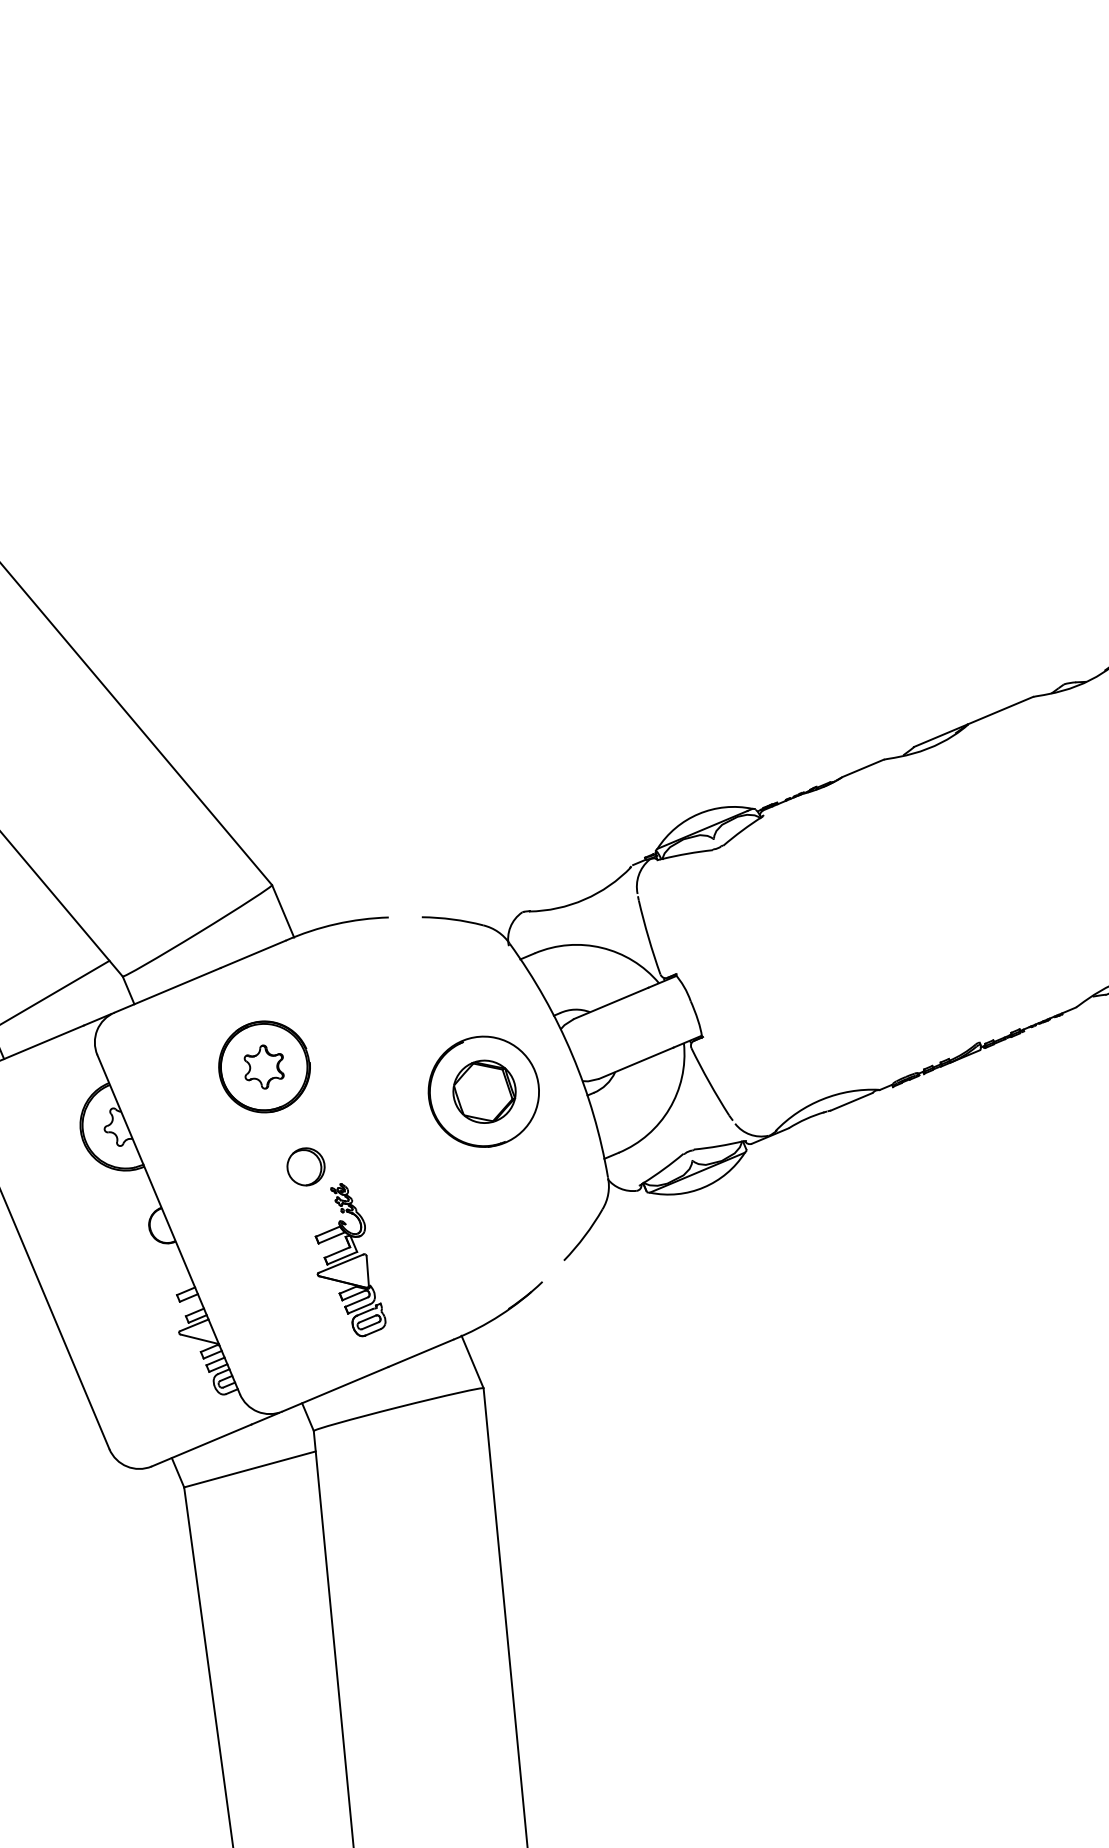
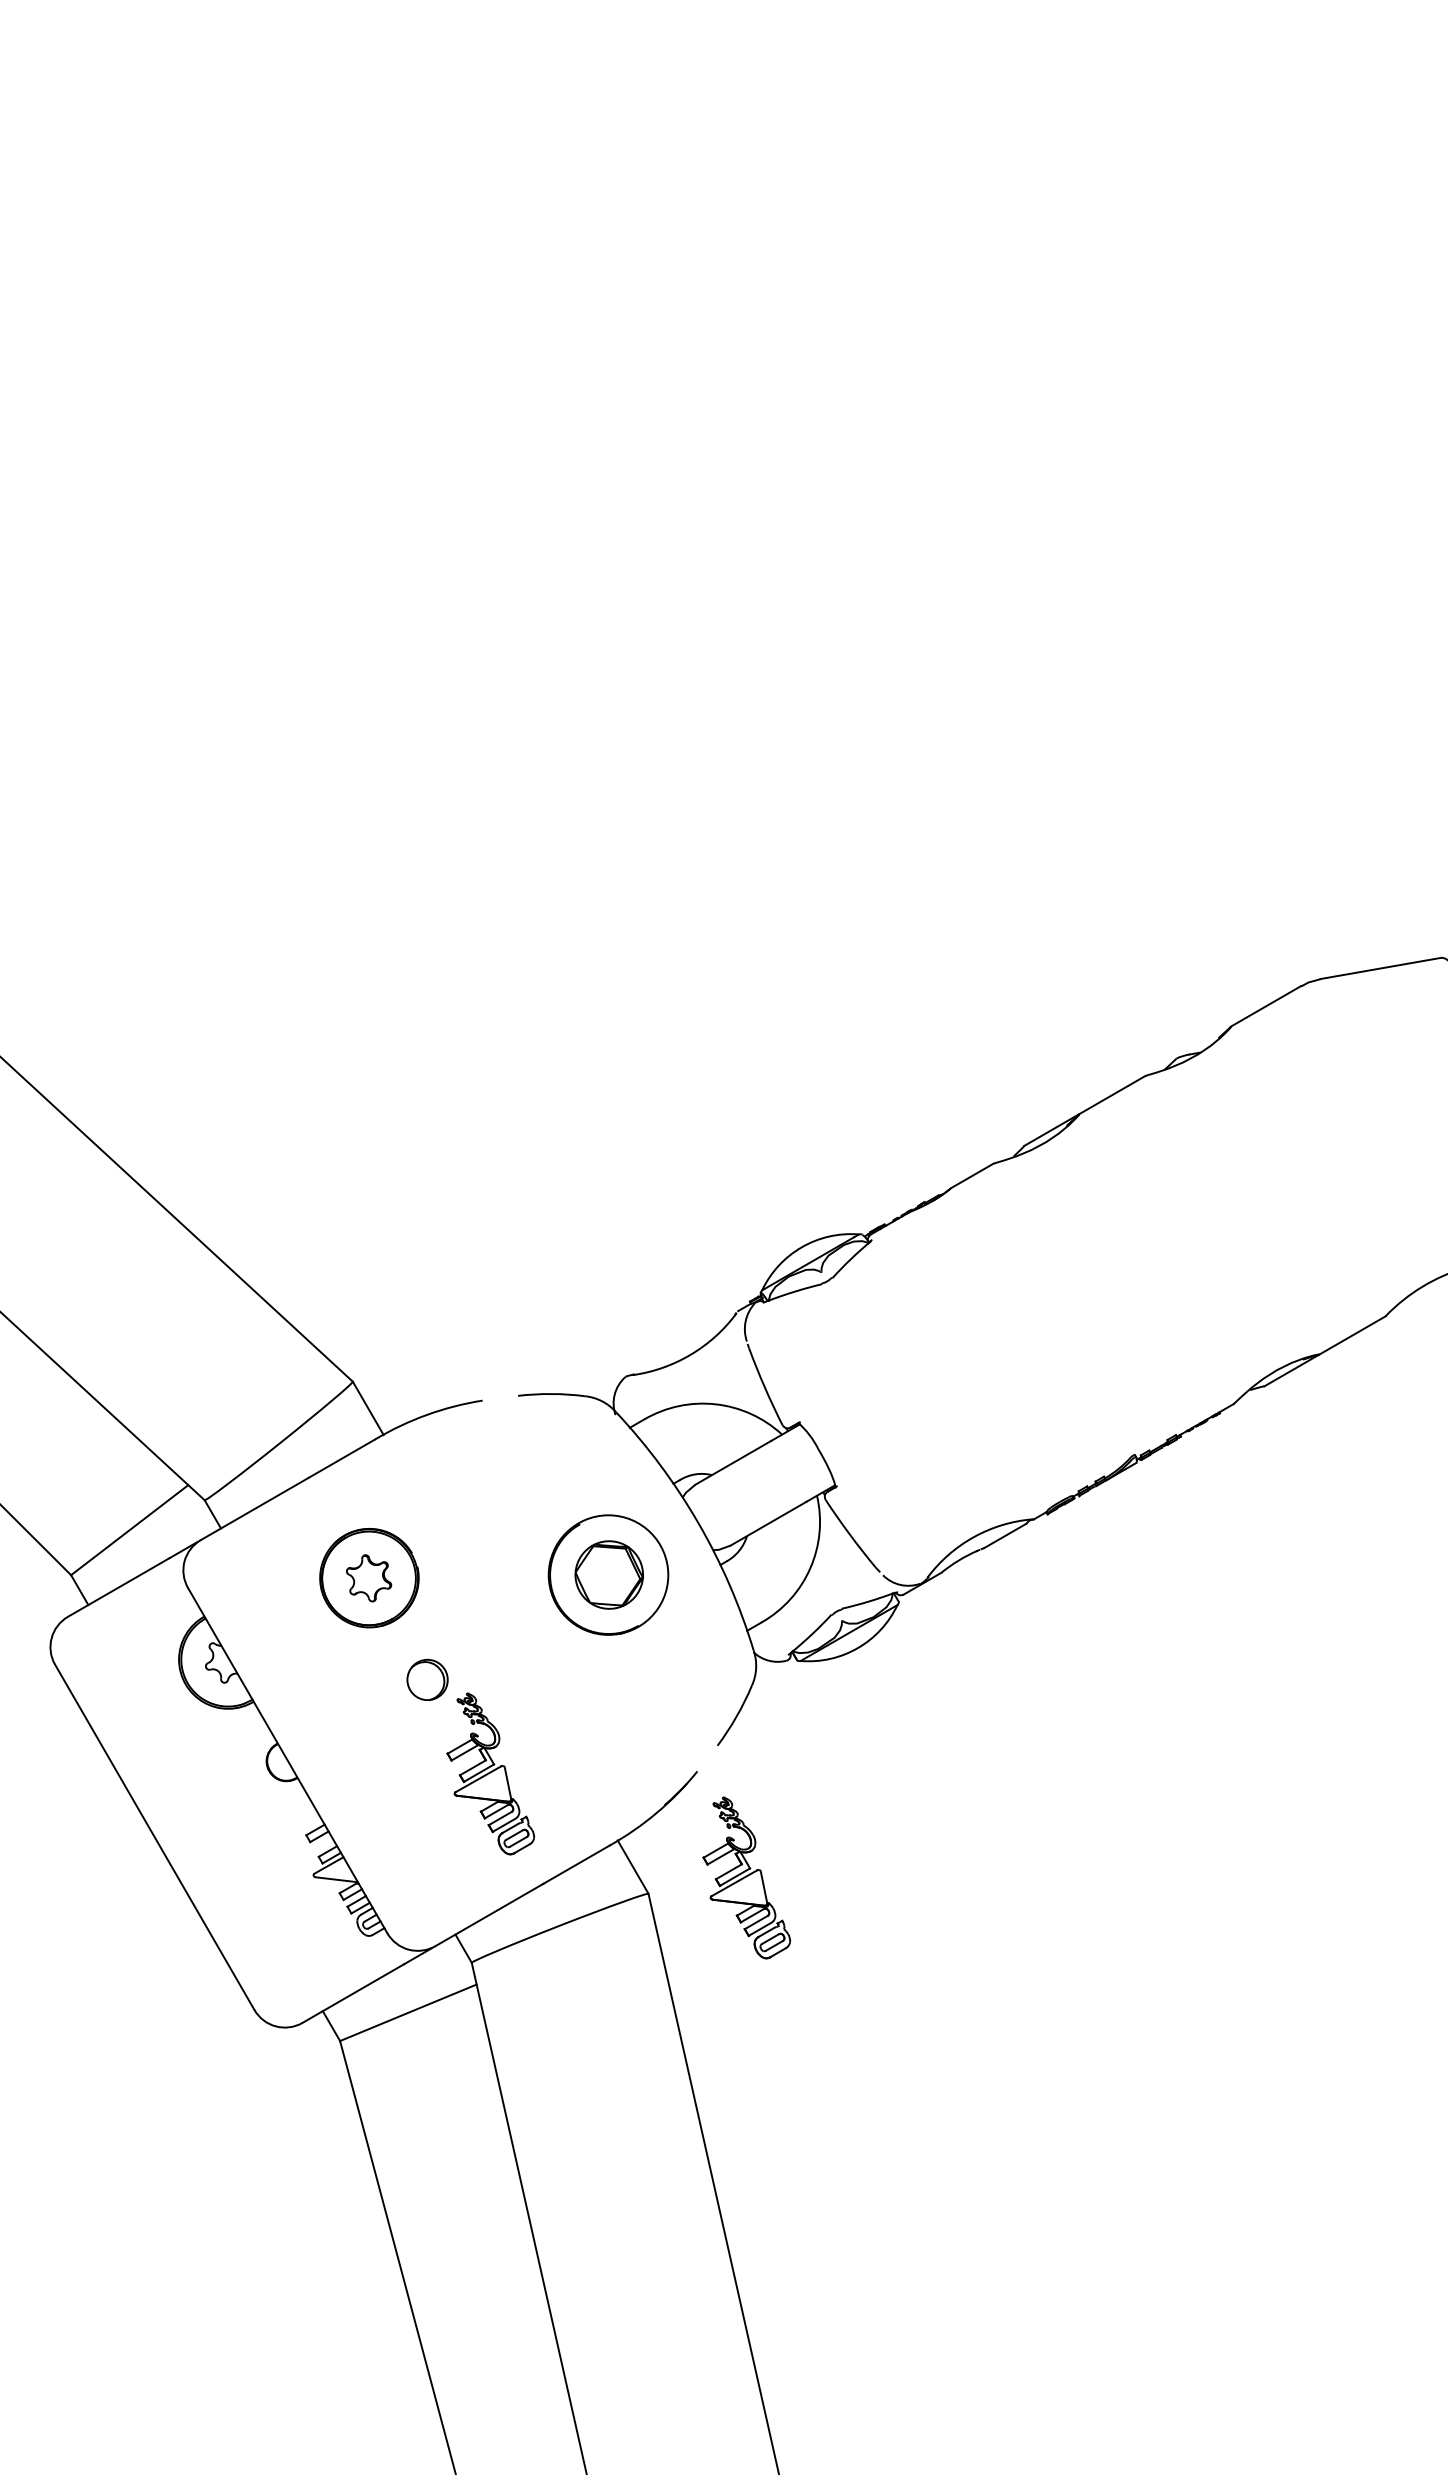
part: (575, 1384) -> (746, 1877), added

